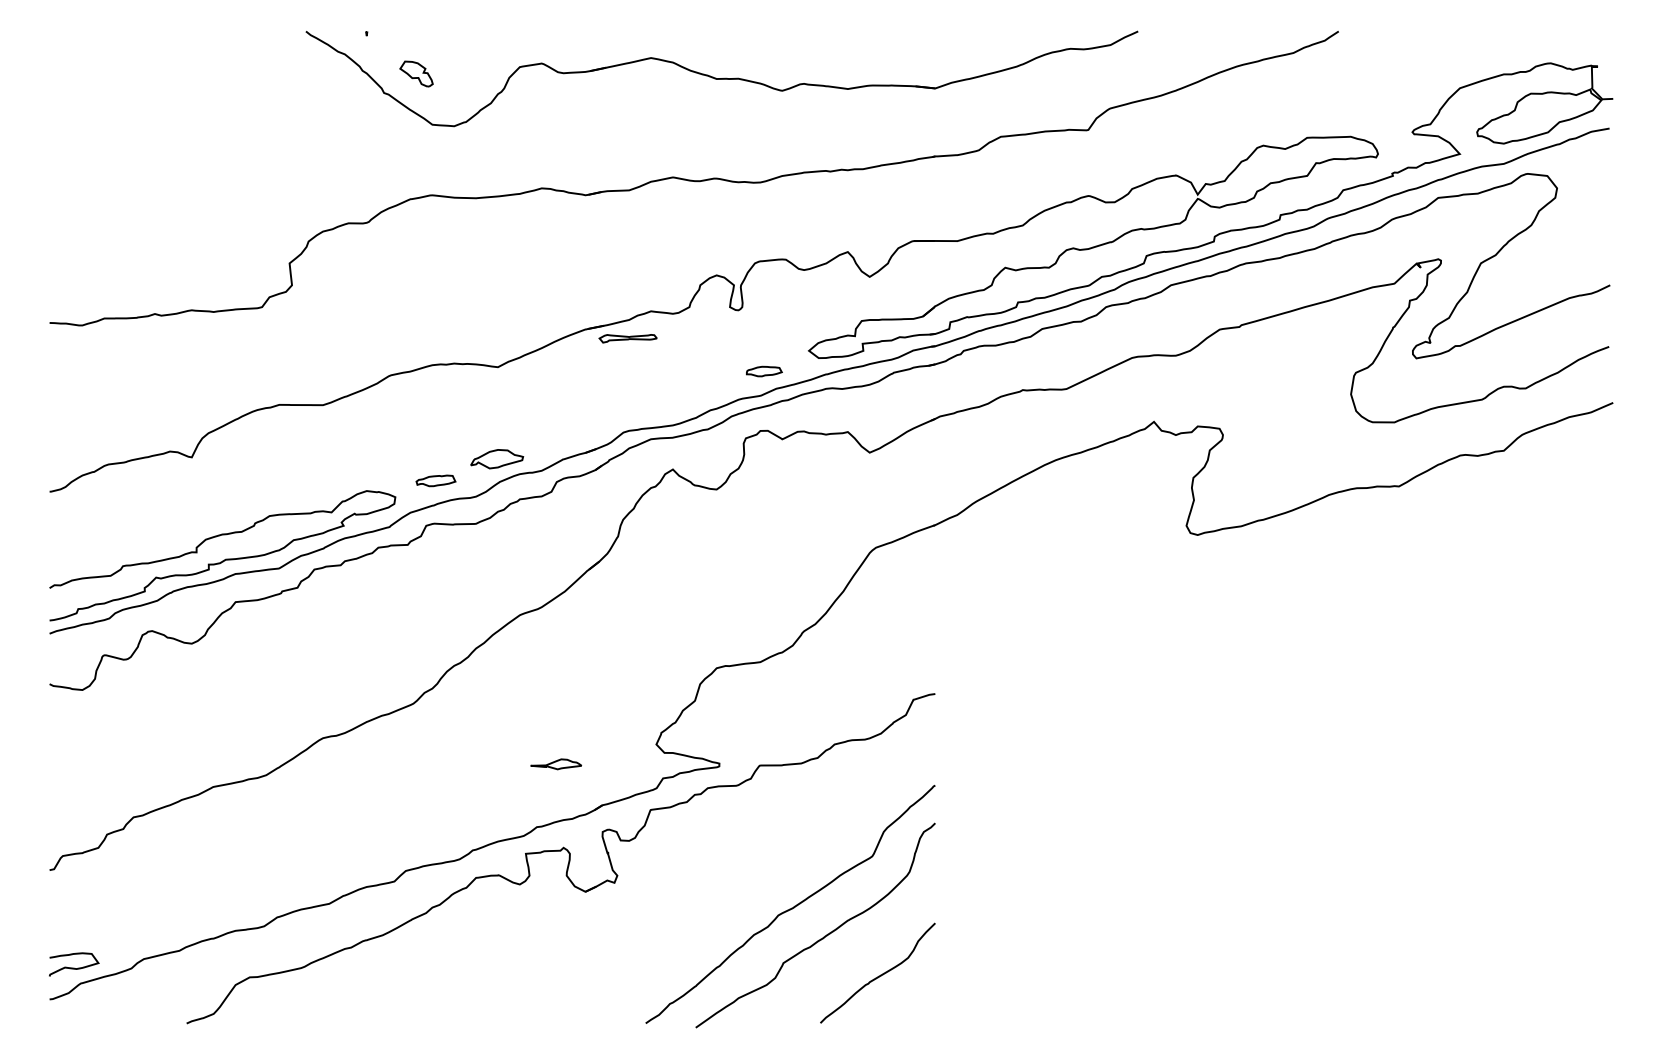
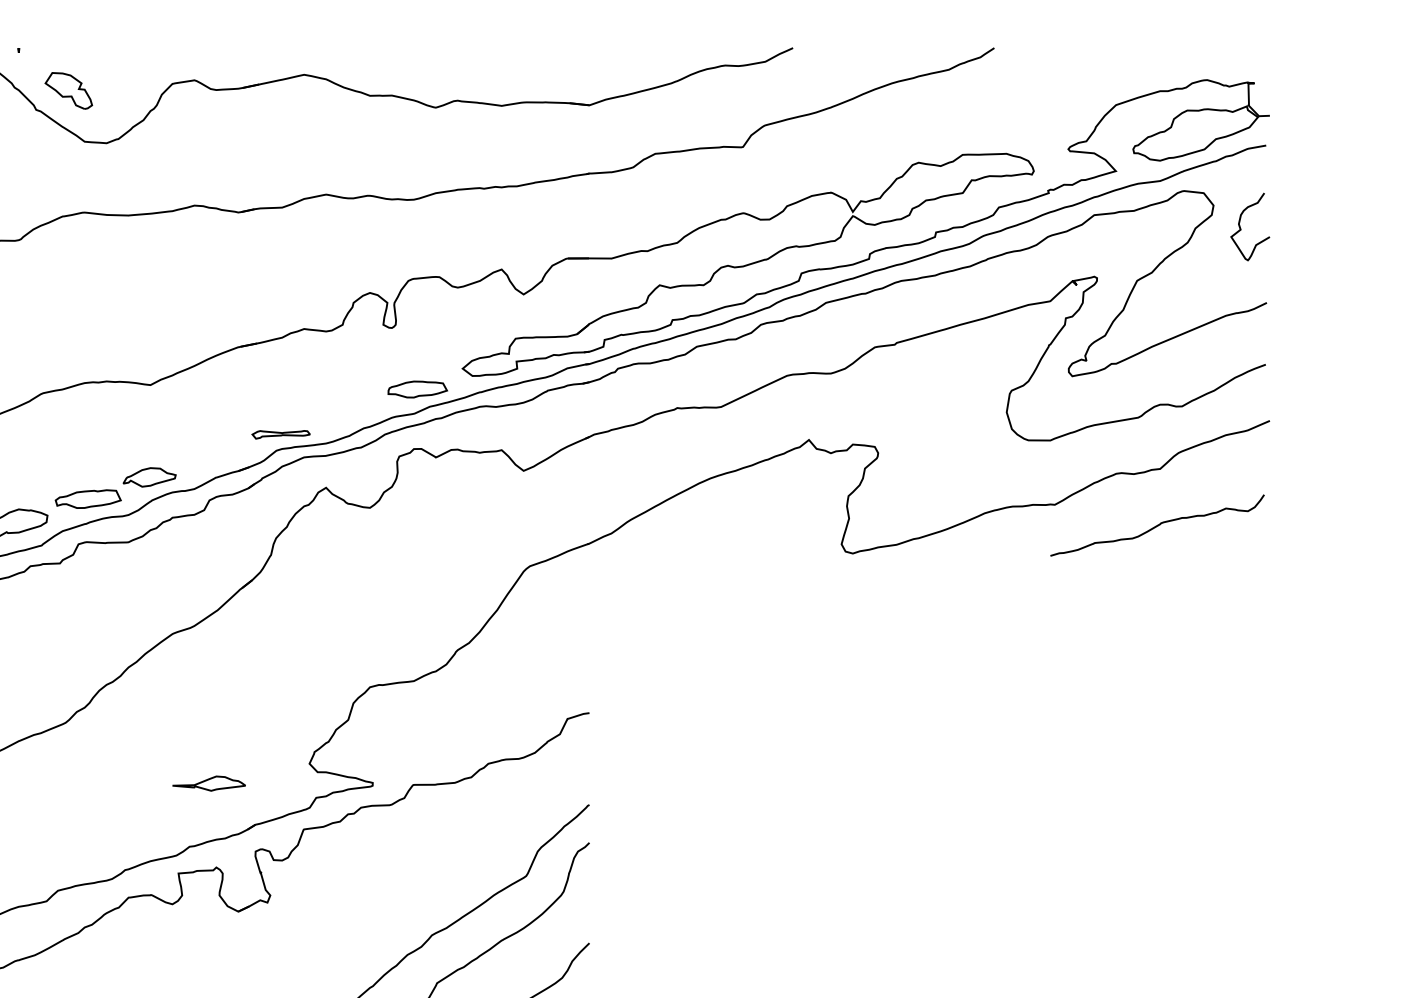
part: (416, 73) -> (68, 90), size x1.43
curve: (1584, 209) -> (1241, 226), added
part: (627, 338) -> (280, 434), moved
part: (764, 371) -> (418, 389), size x1.67
part: (435, 480) -> (87, 498), size x1.67
curve: (1501, 507) -> (1157, 525), added
part: (555, 764) -> (208, 783), size x1.43

